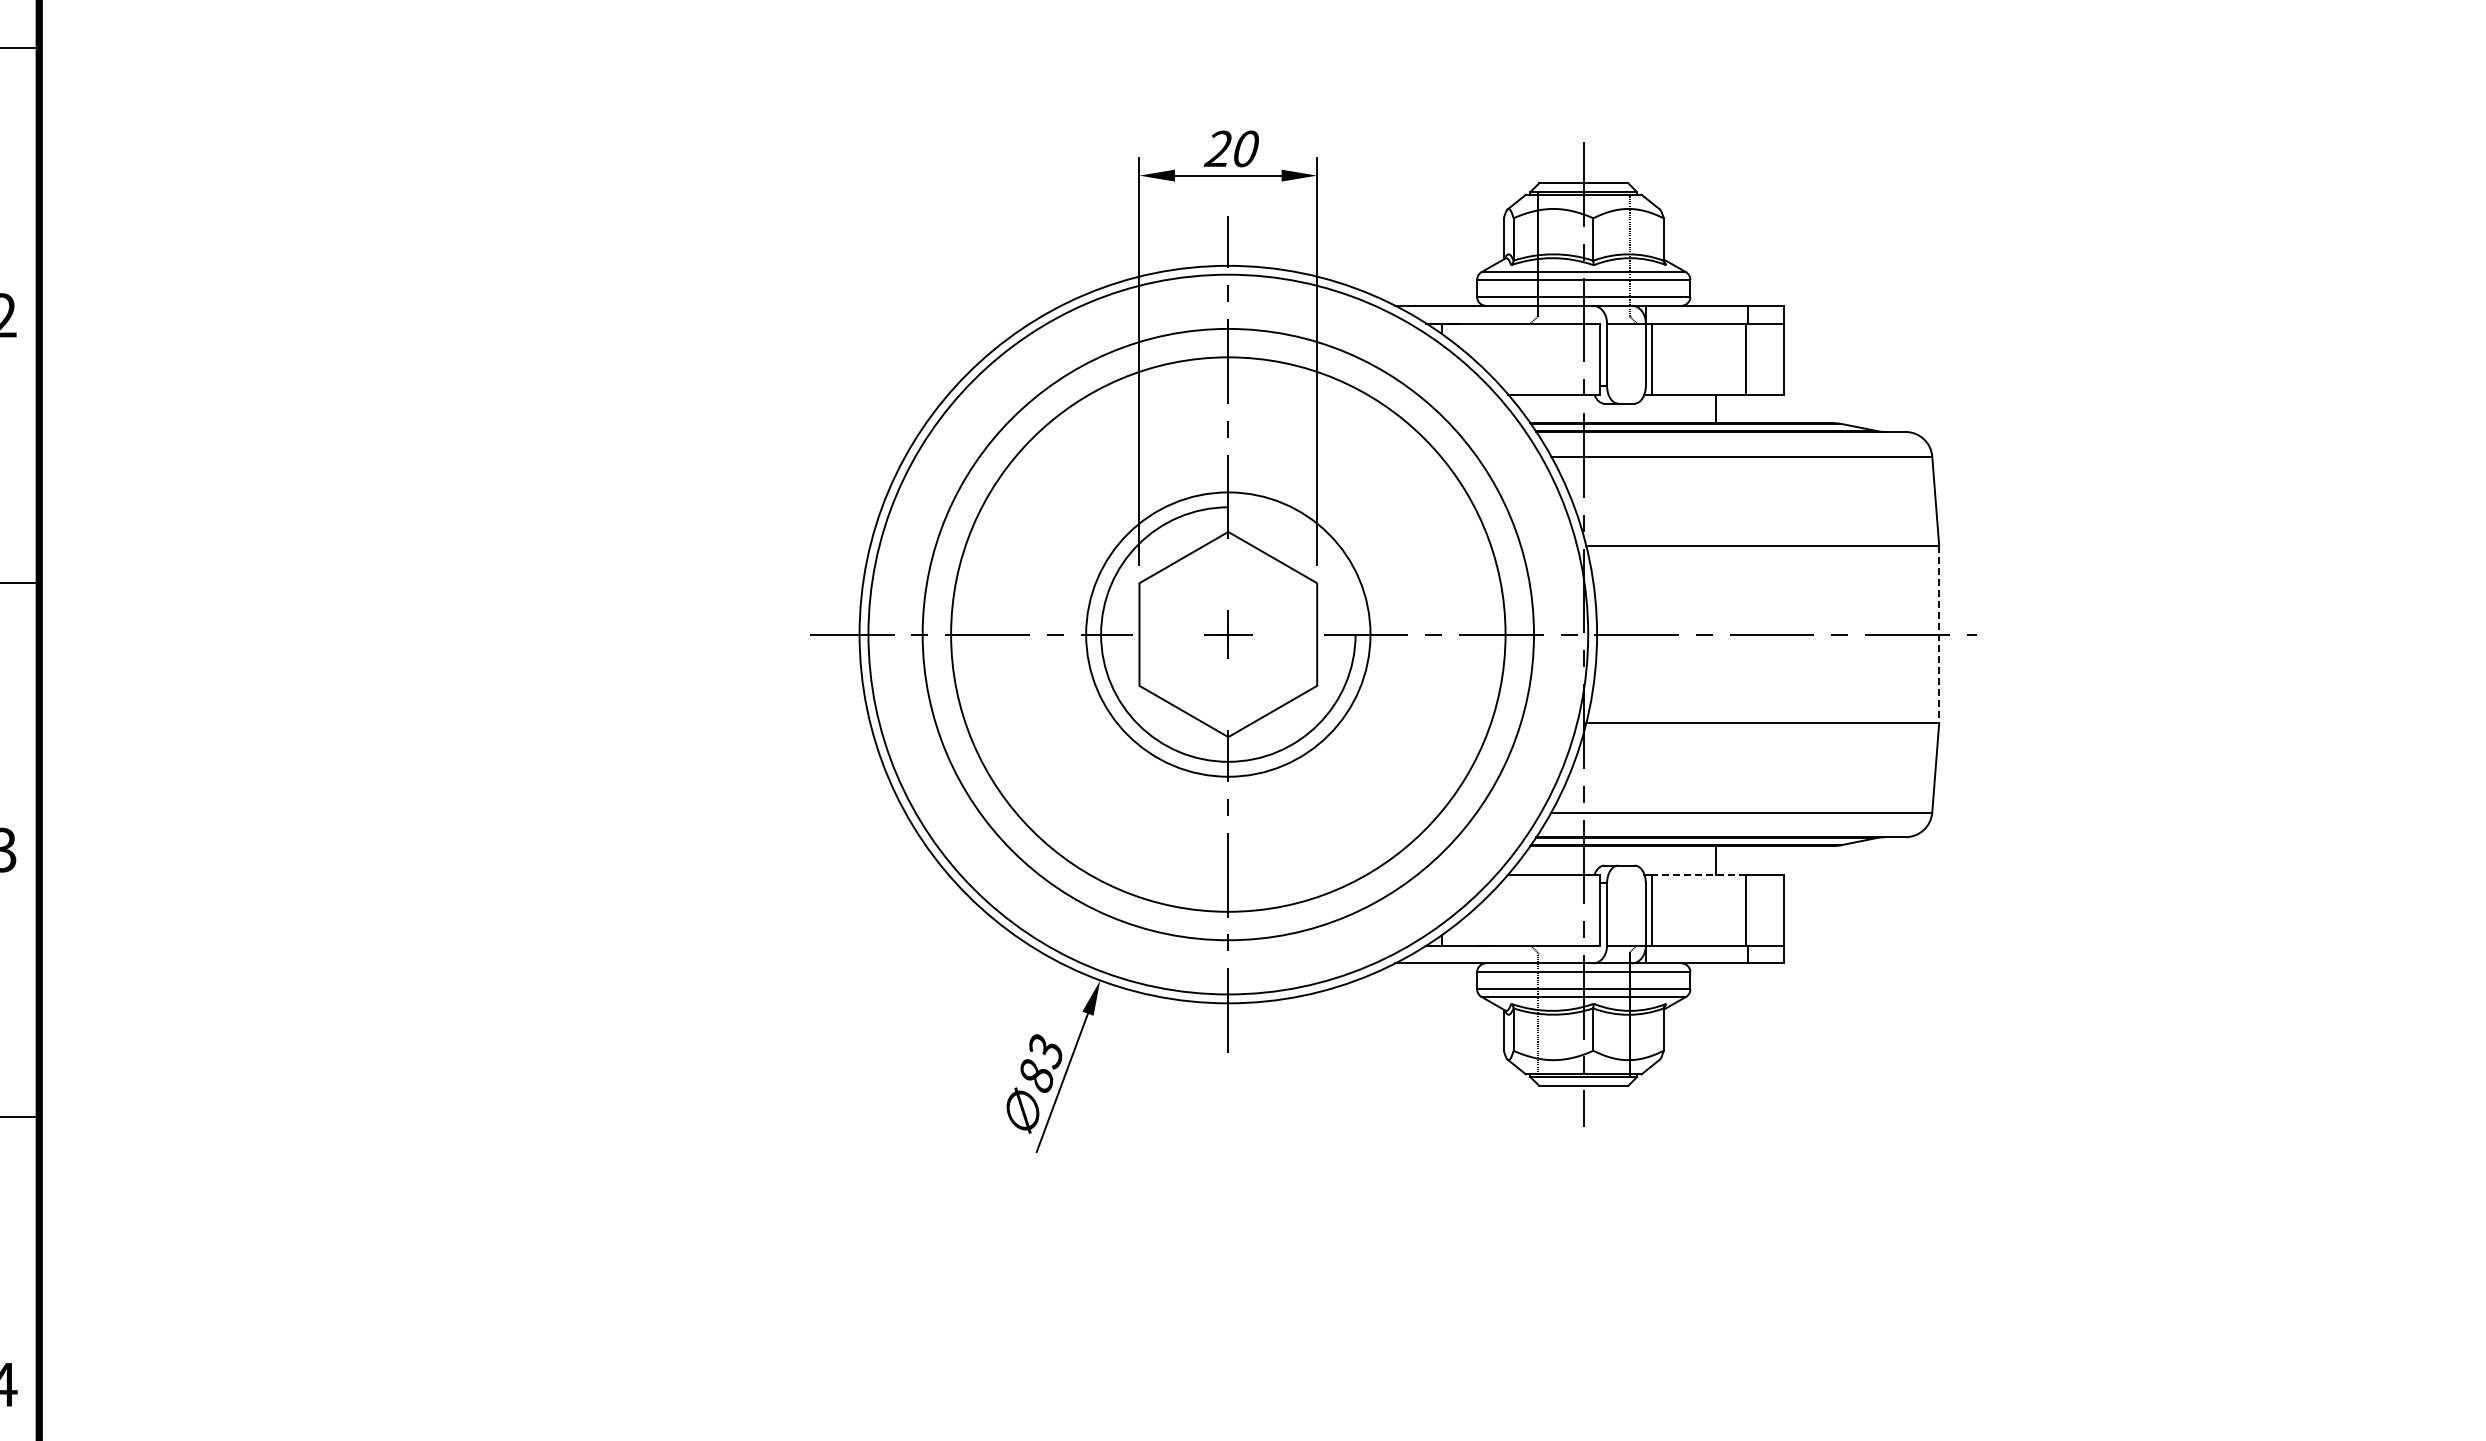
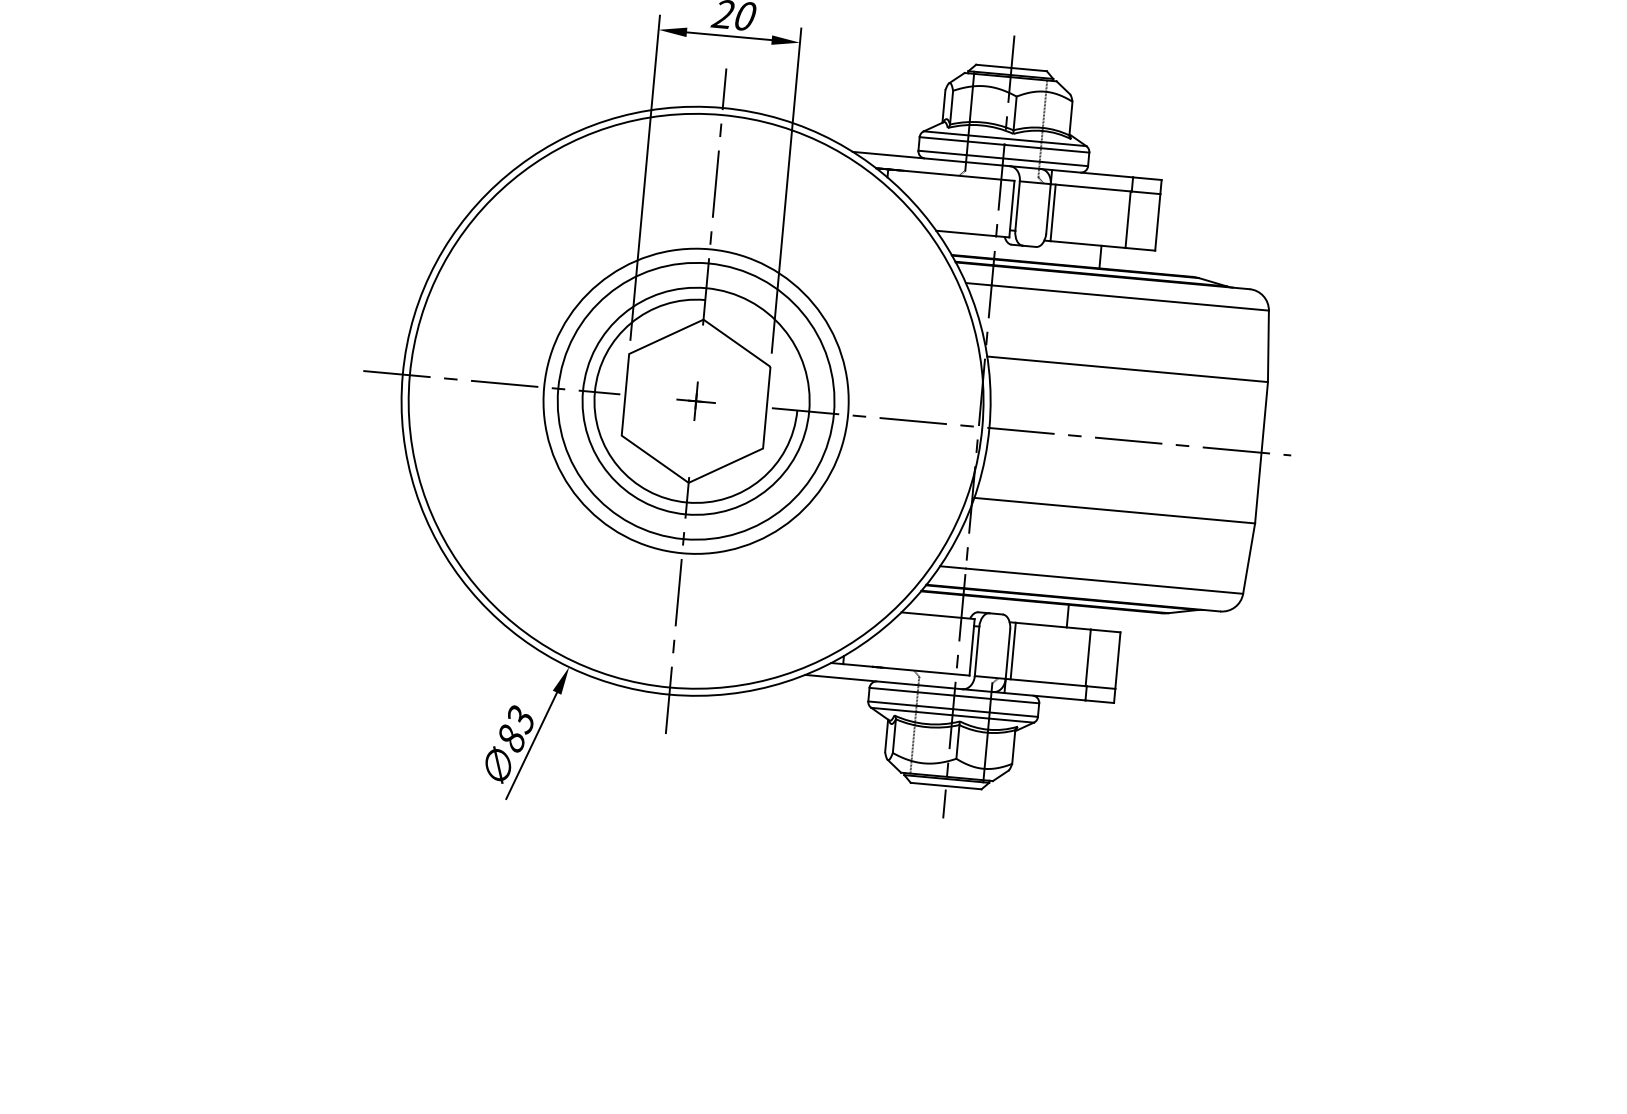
circle: (1228, 634) -> (696, 401), size x0.62
circle: (1228, 634) -> (696, 401), size x0.62
line: (1939, 634) -> (1261, 452), dashed -> solid
line: (1698, 874) -> (1052, 626), dashed -> solid

